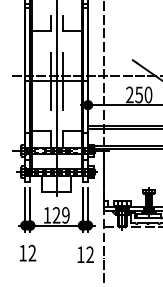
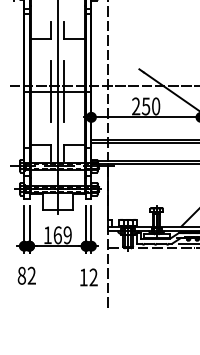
text: (56, 215) -> (57, 235), 129 -> 169
text: (22, 252) -> (21, 275), 12 -> 82

